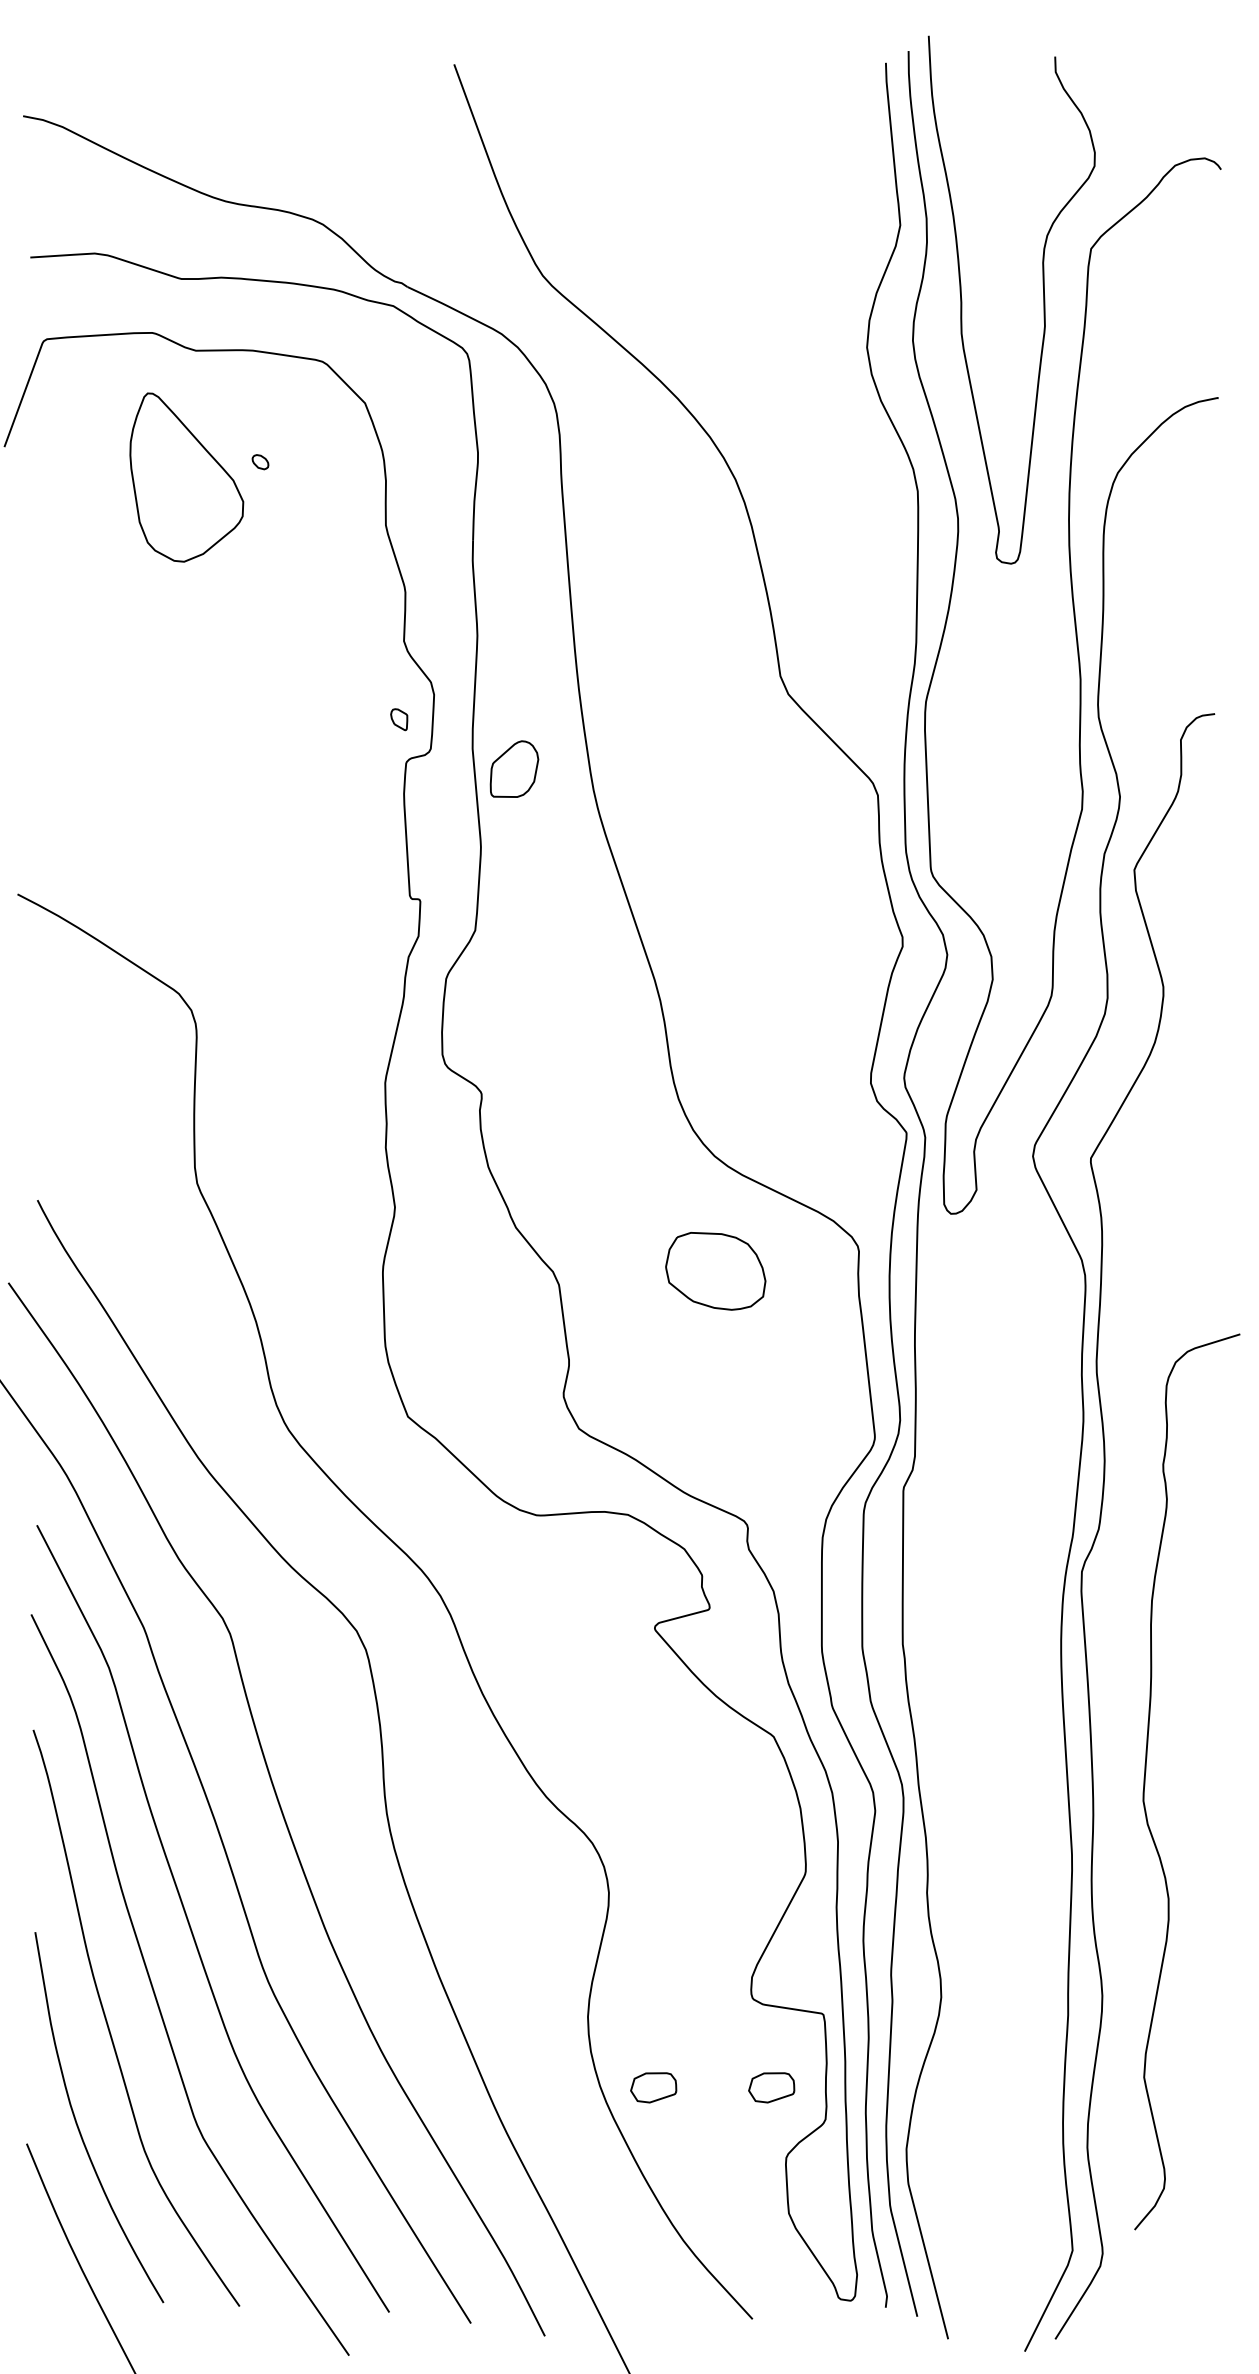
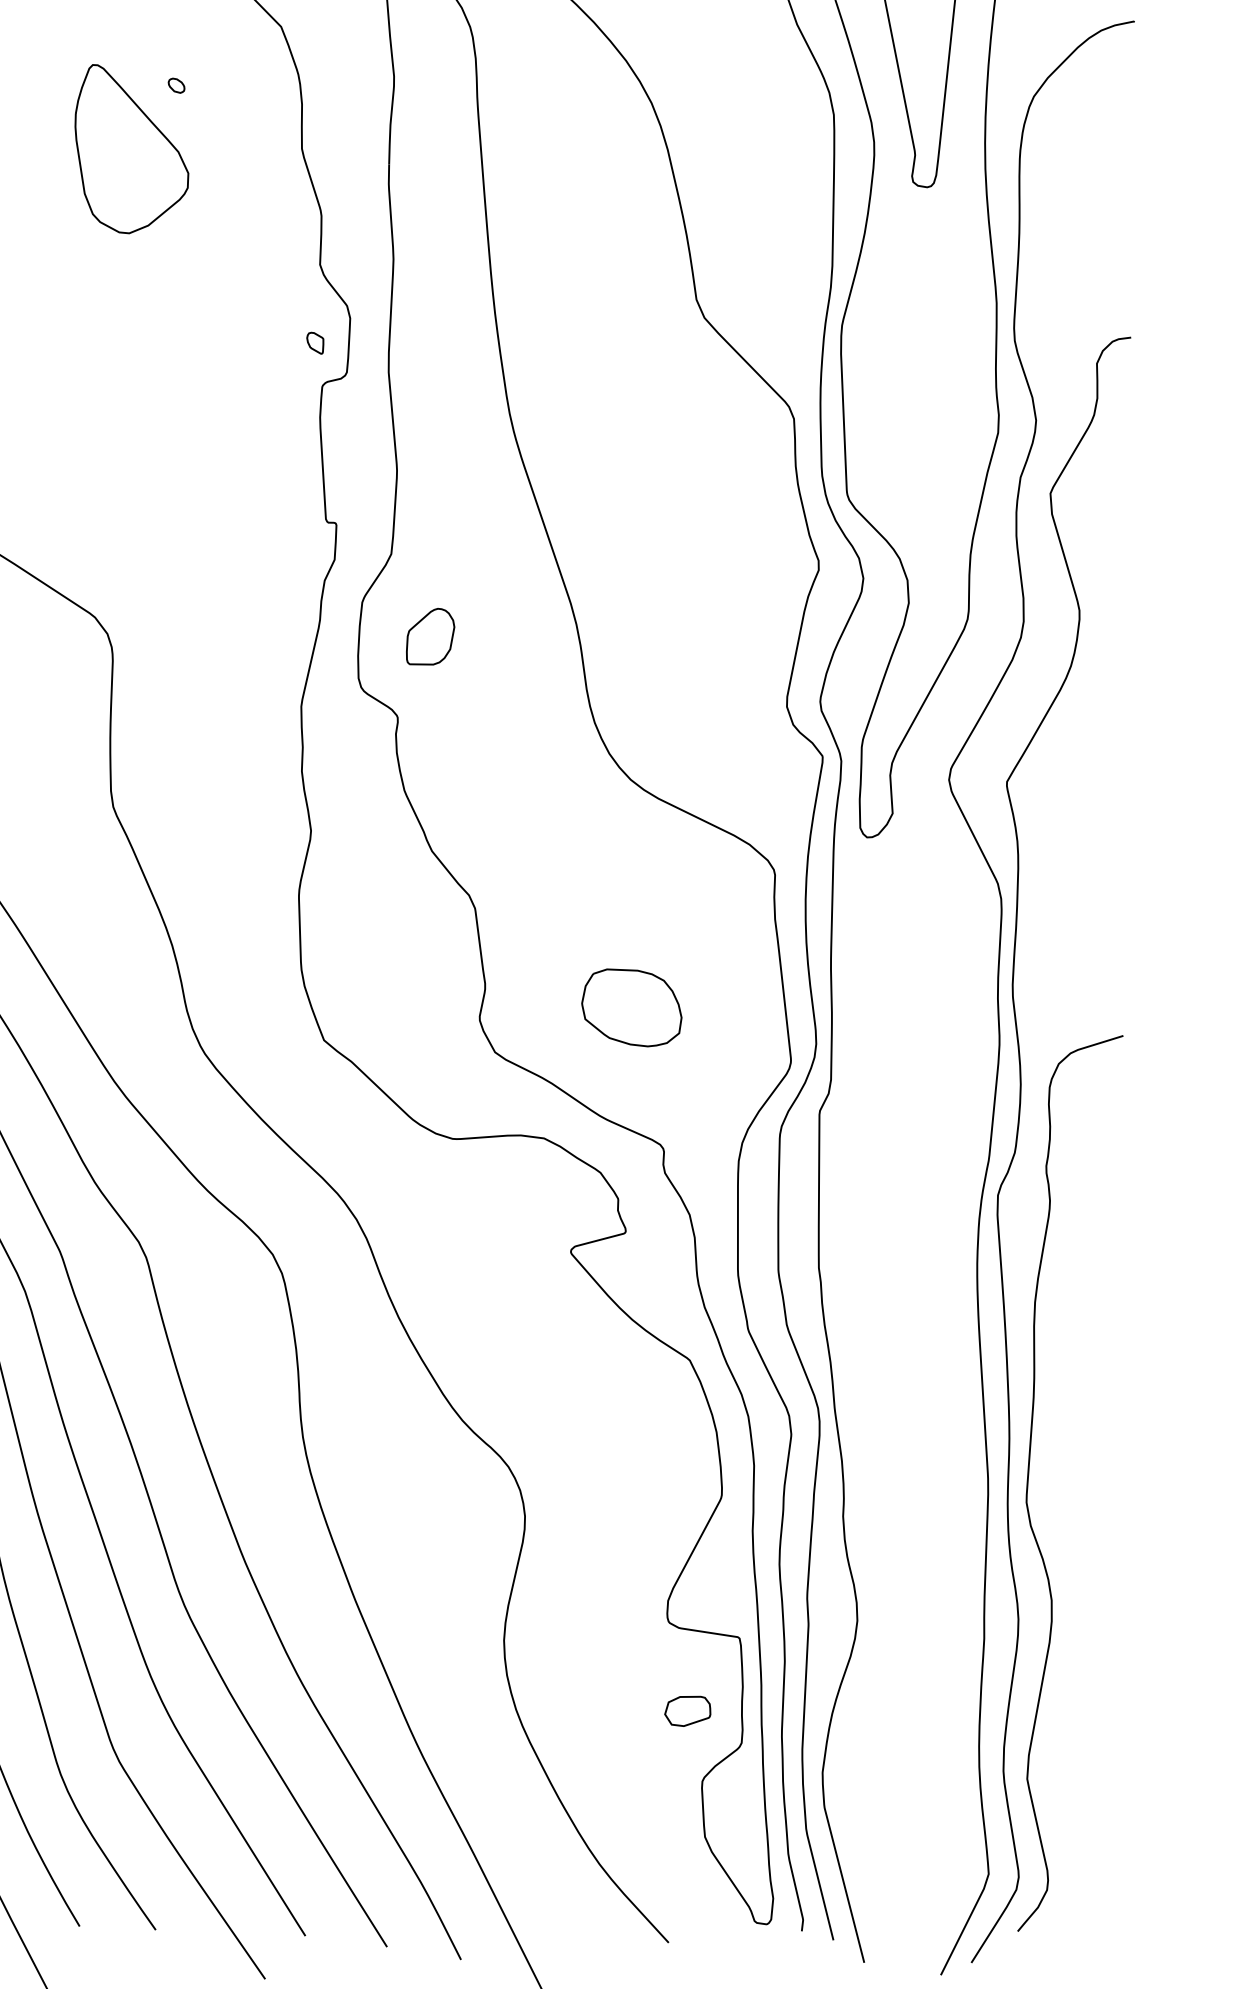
part: (186, 477) -> (131, 149), moved
part: (514, 768) -> (430, 636), moved
part: (715, 1271) -> (631, 1008), moved
curve: (1146, 1772) -> (1029, 1474), moved
part: (653, 2087) -> (569, 1711), removed

